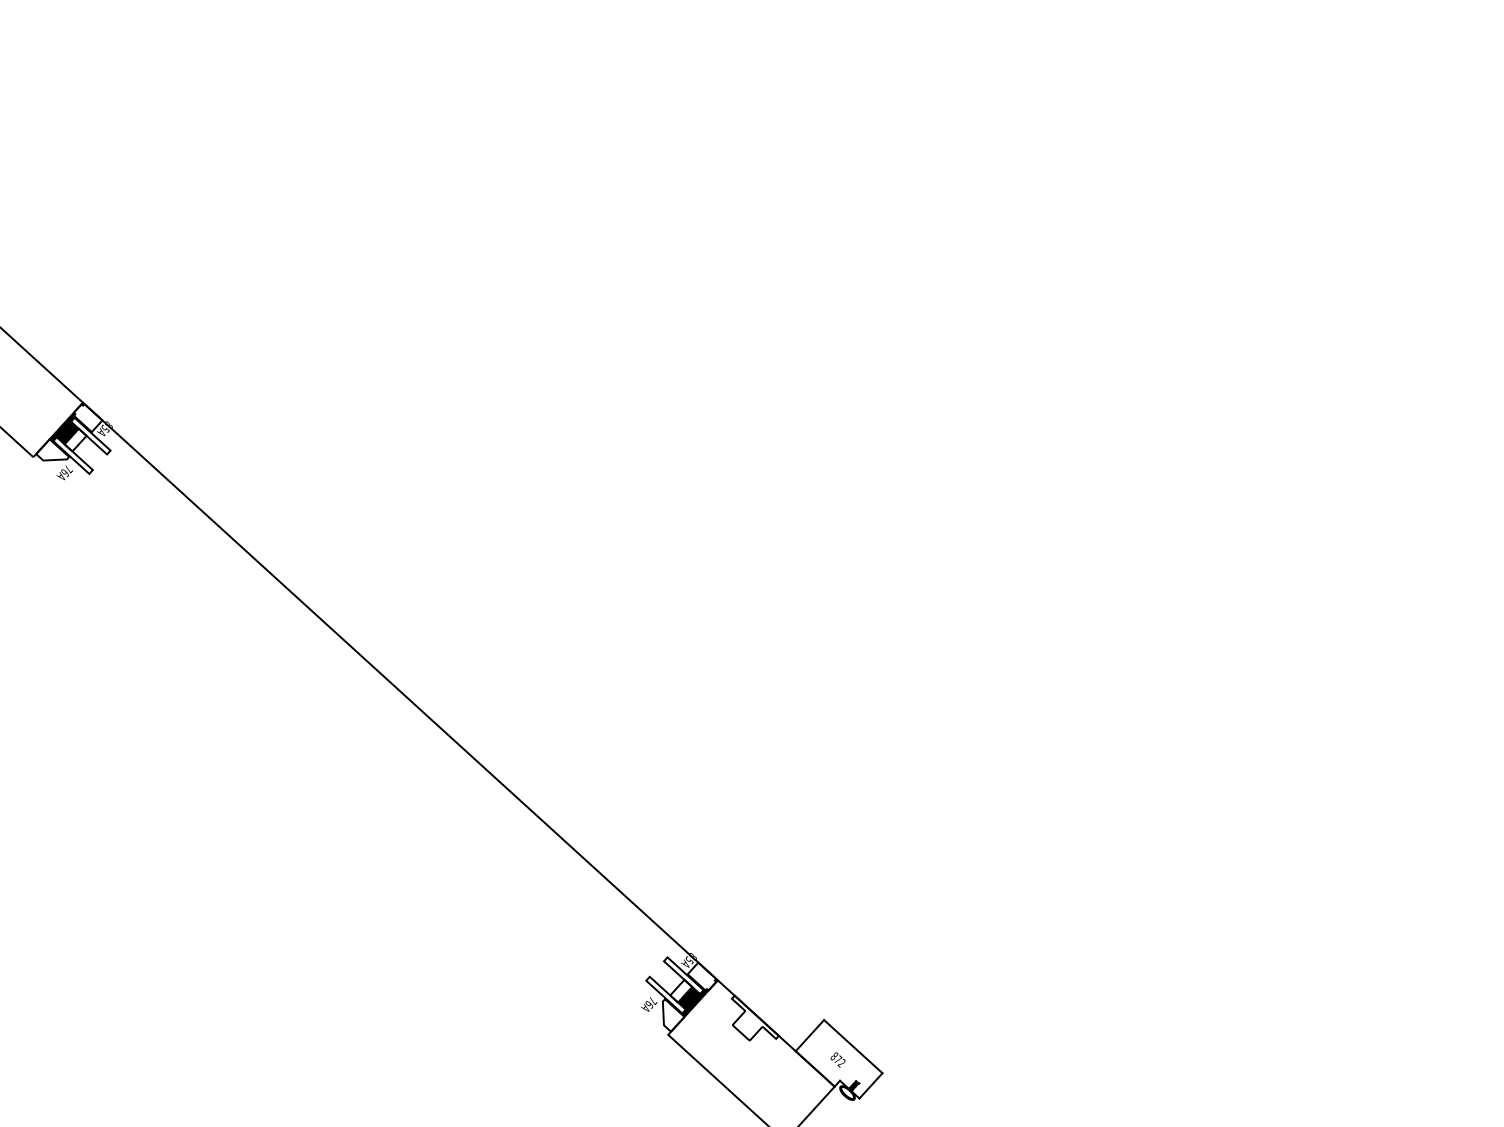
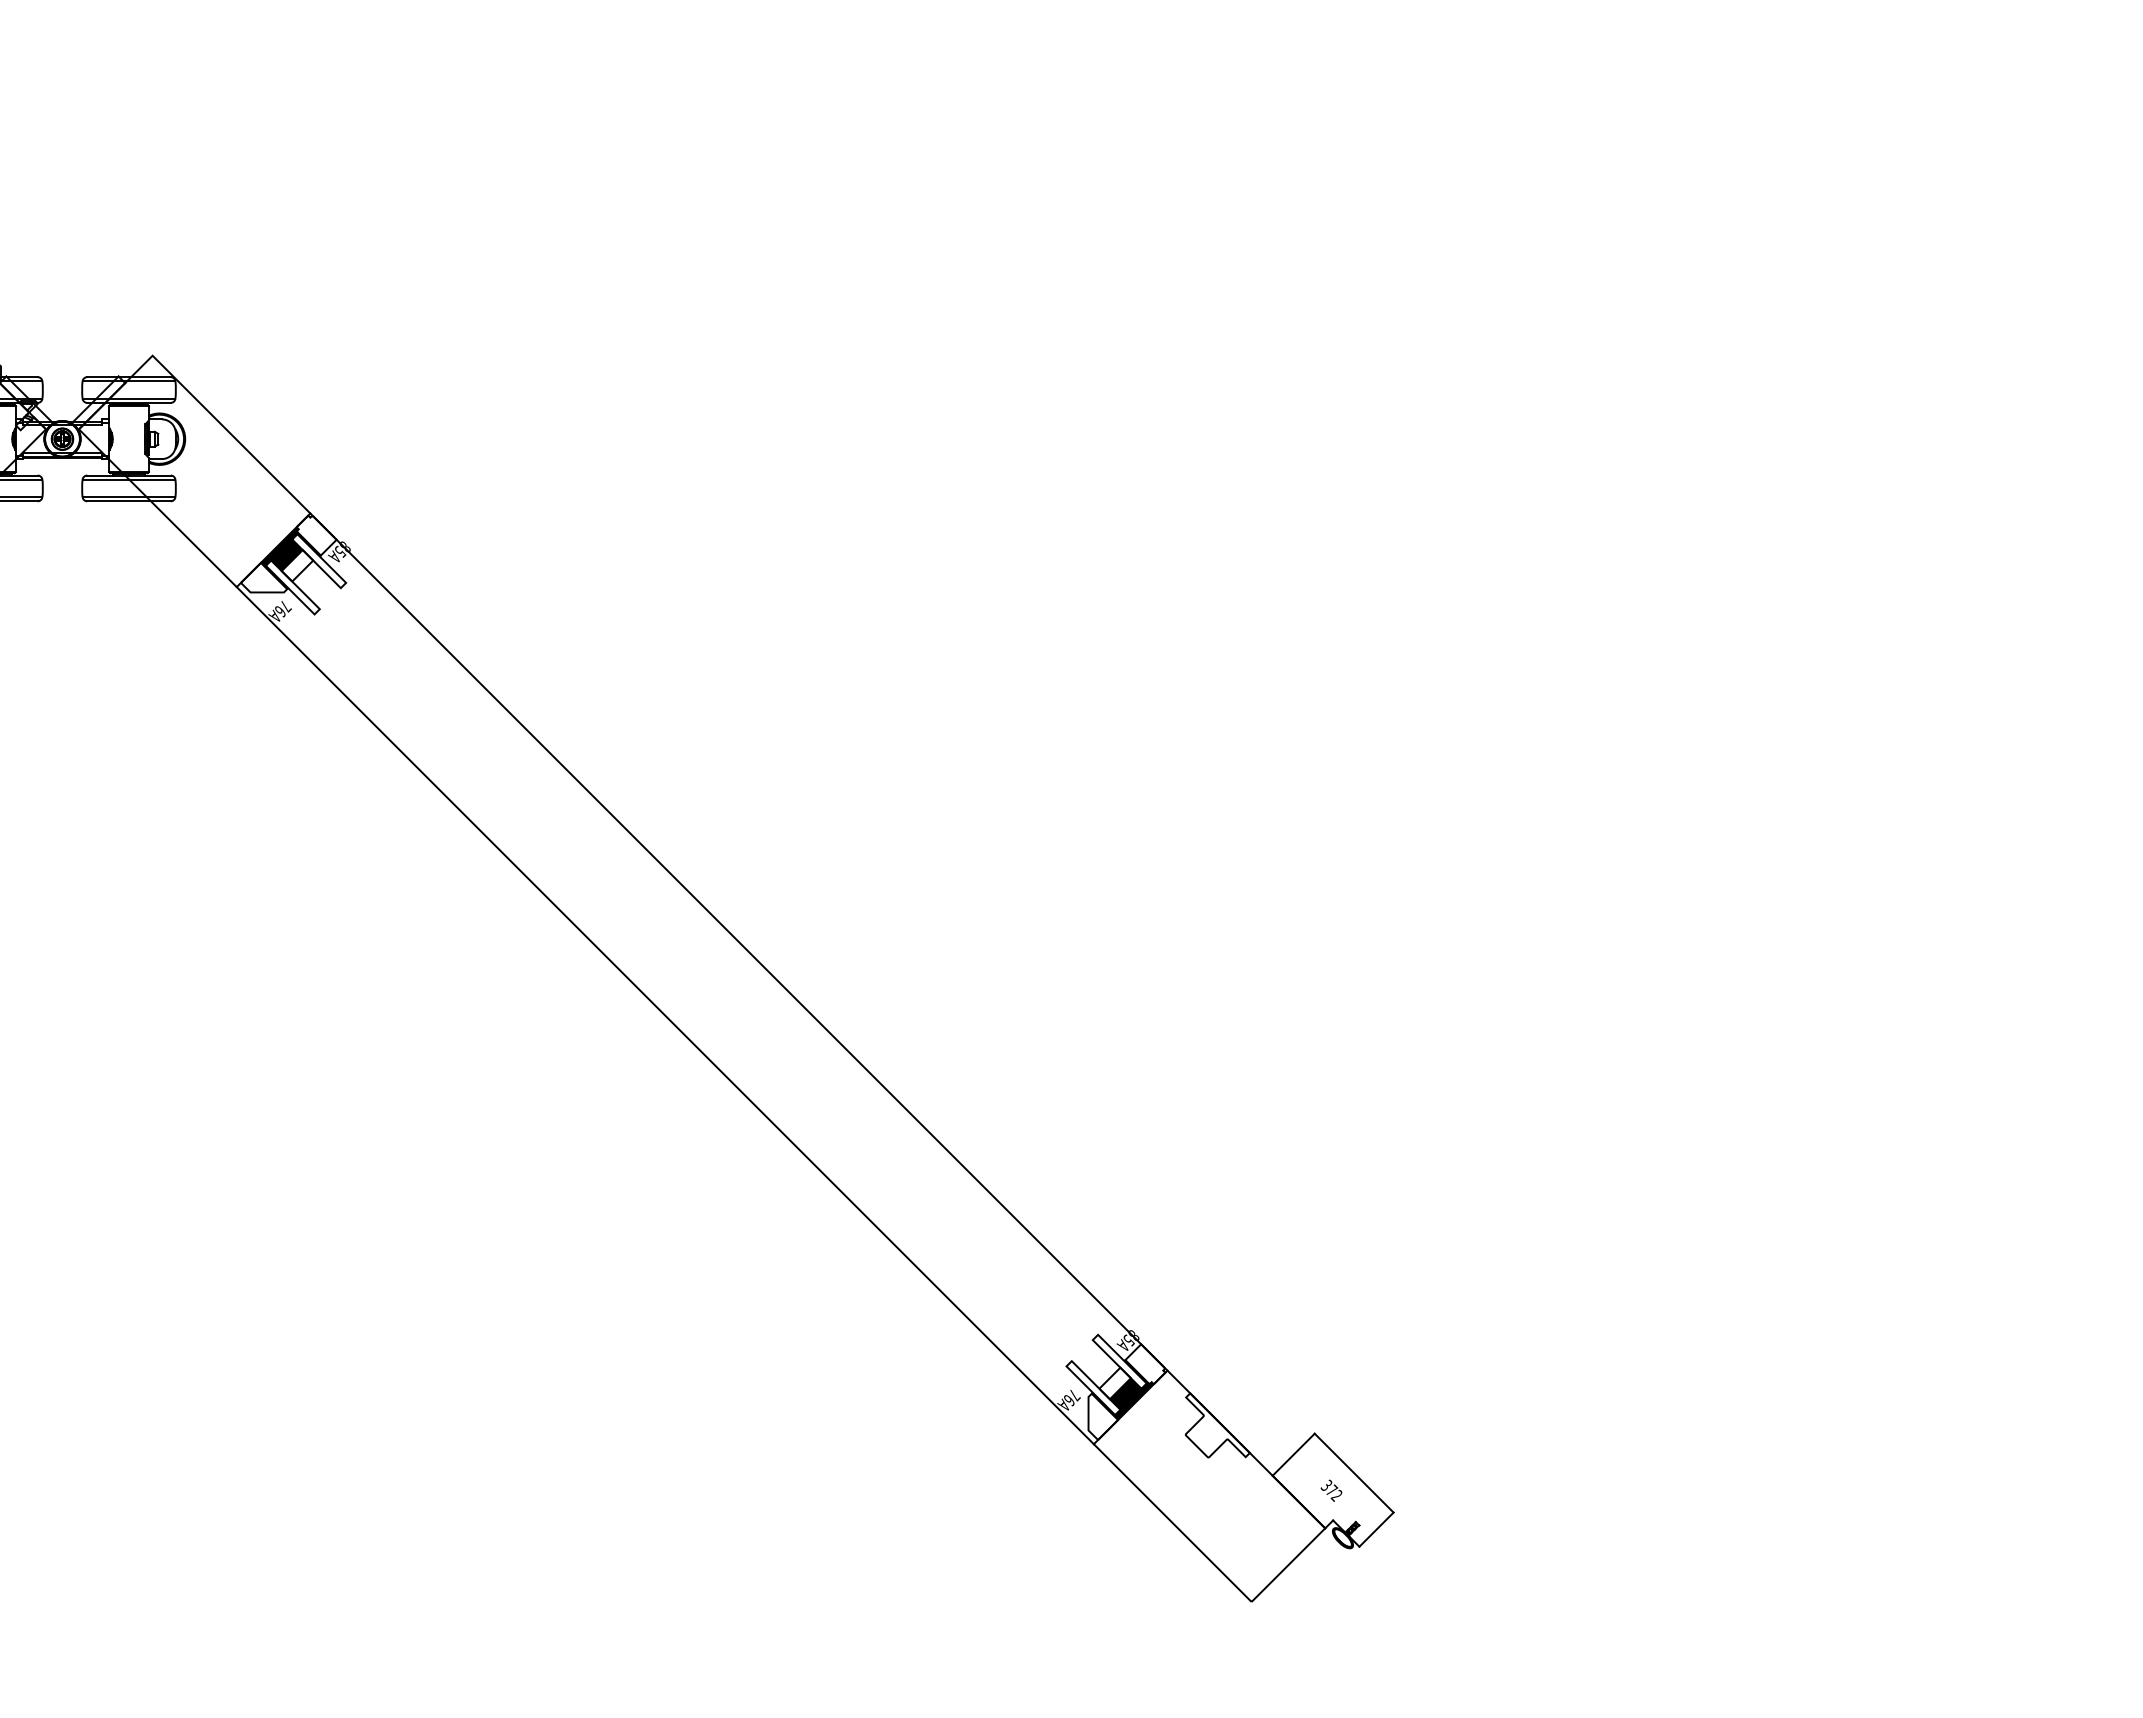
line: (350, 745) -> (664, 1015), added
text: (834, 1056) -> (1326, 1485), 872 -> 372

